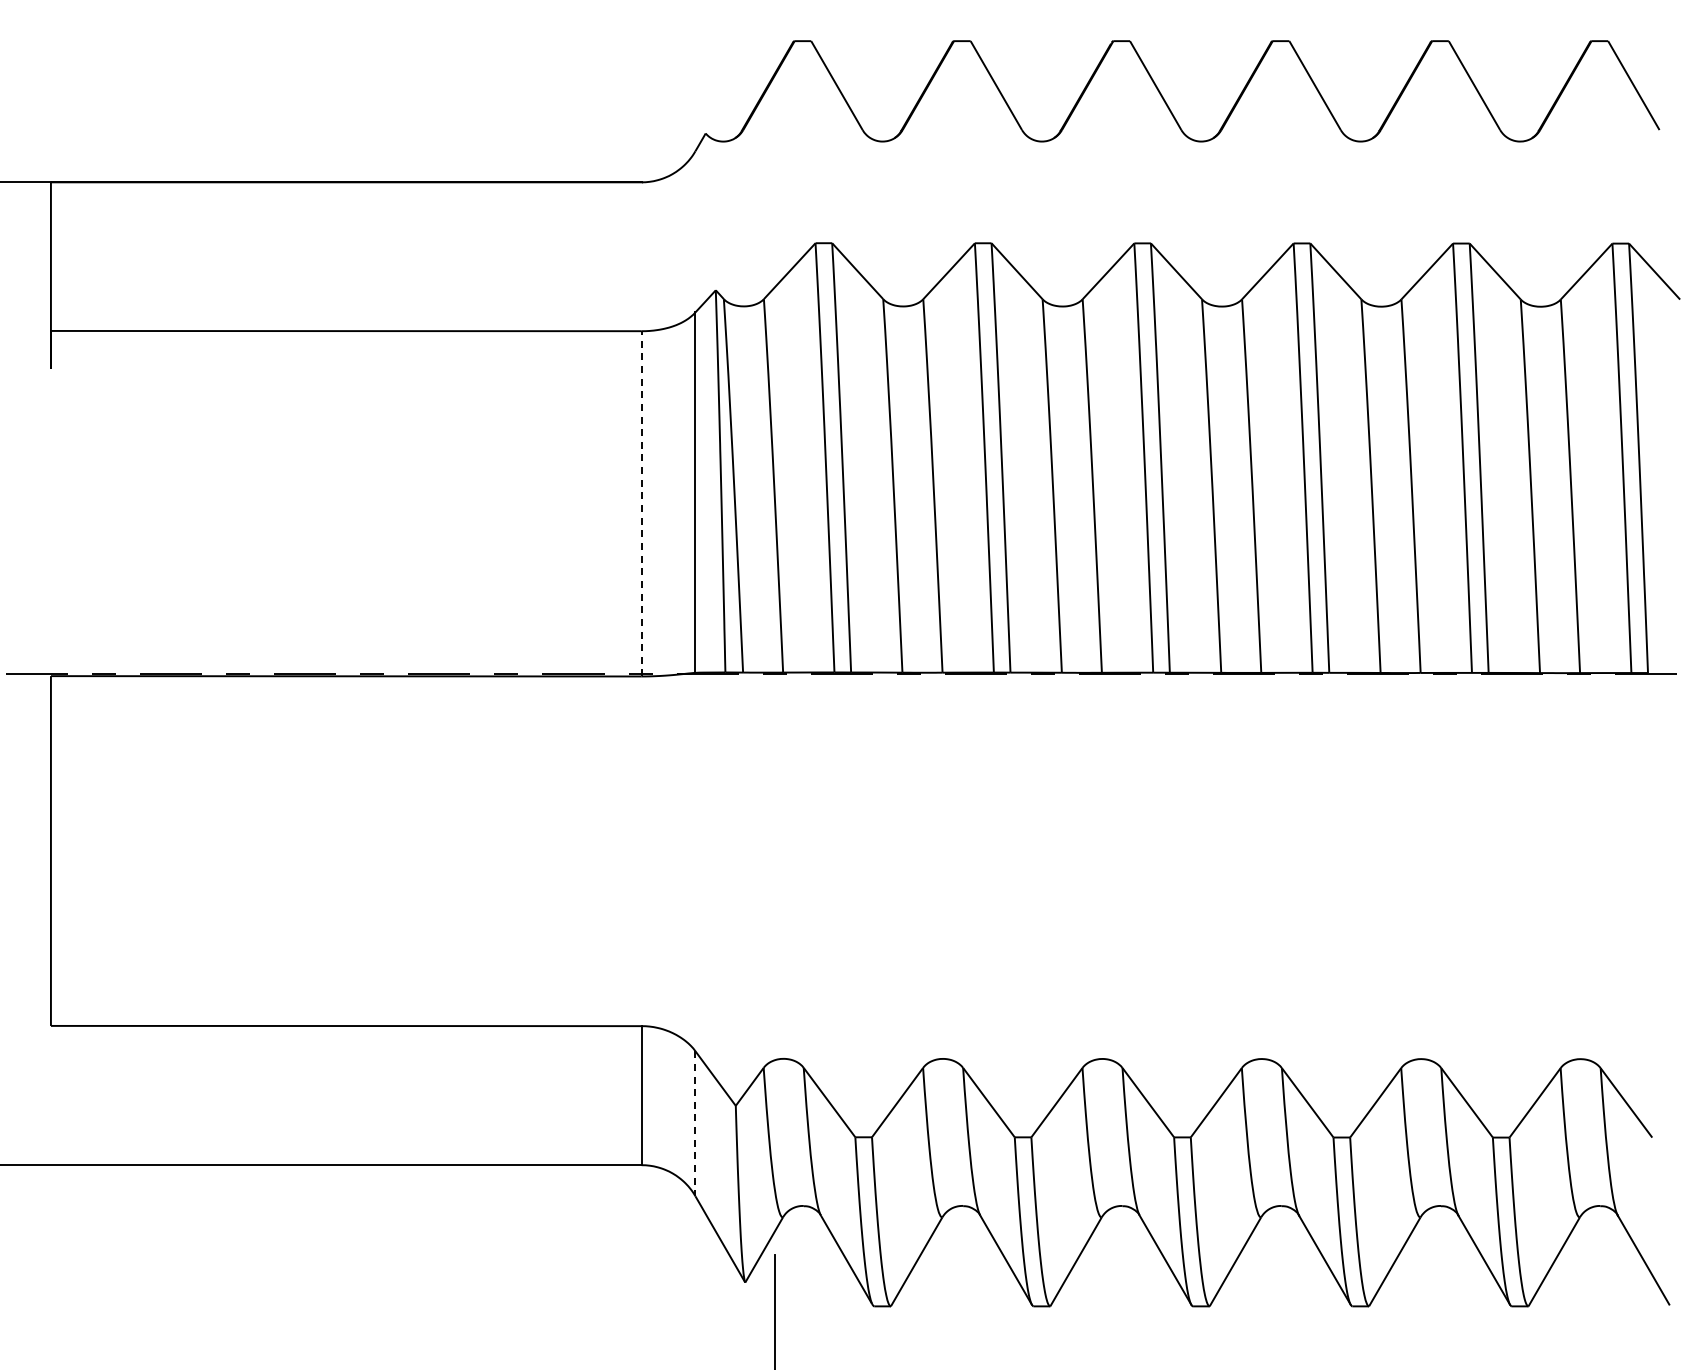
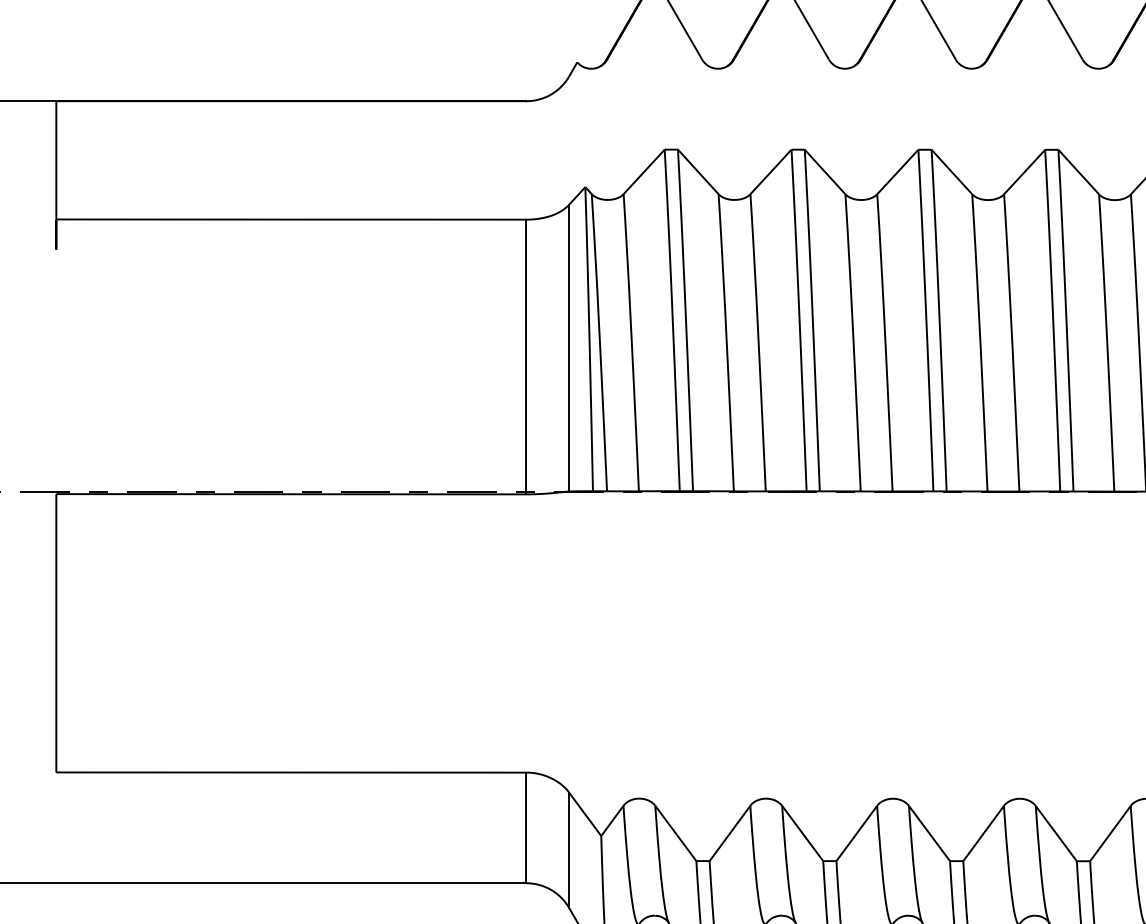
line: (641, 503) -> (526, 356), dashed -> solid
line: (695, 1123) -> (569, 850), dashed -> solid

